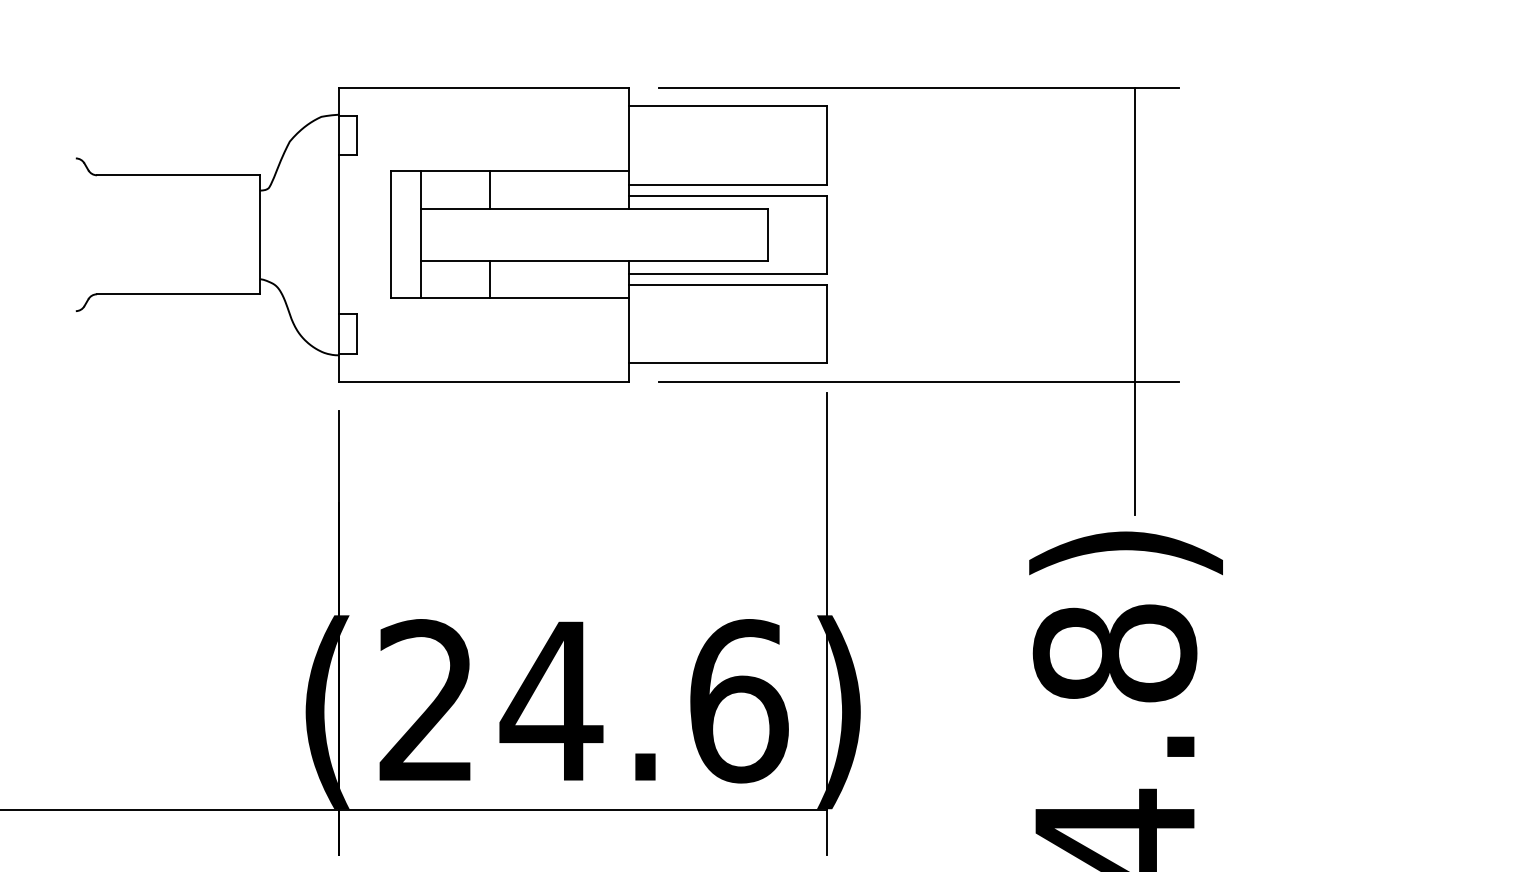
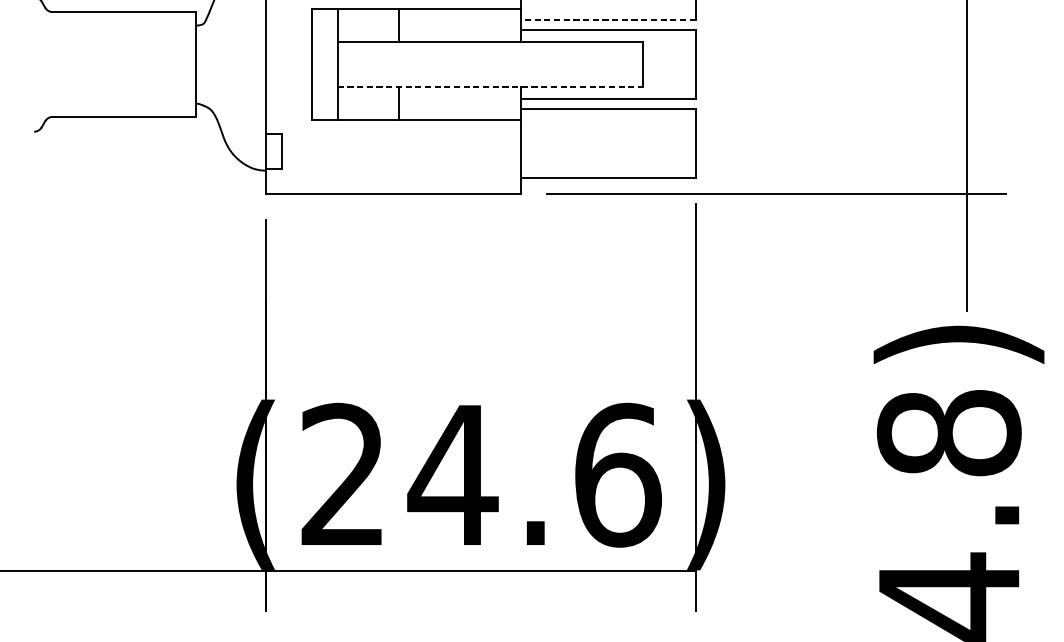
line: (727, 184) -> (607, 20), solid -> dashed
line: (594, 260) -> (490, 87), solid -> dashed

